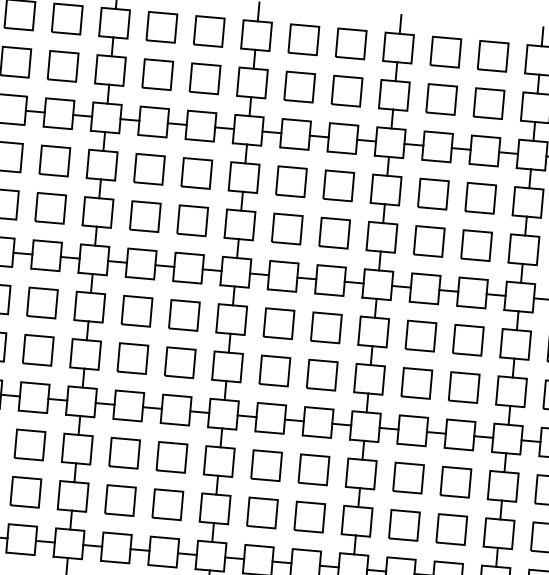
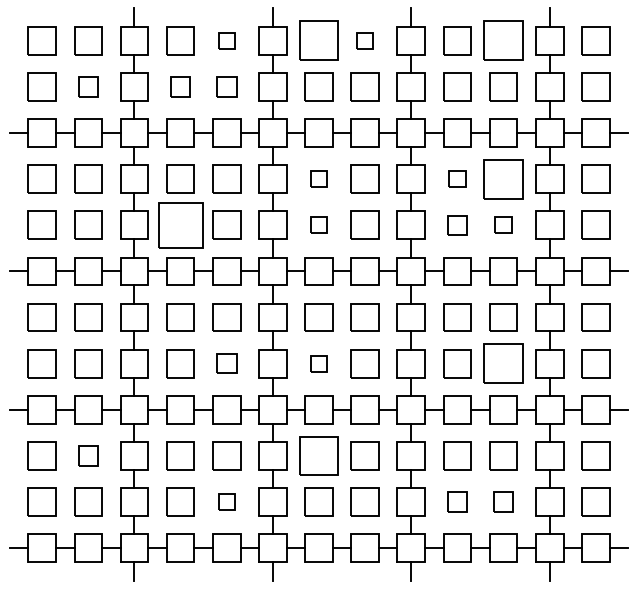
part: (209, 31) -> (226, 40), size x0.6
part: (303, 39) -> (318, 40), size x1.4
part: (350, 43) -> (364, 40), size x0.6
part: (493, 56) -> (503, 40), size x1.4
part: (63, 66) -> (88, 86), size x0.7
part: (157, 74) -> (180, 86), size x0.7
part: (204, 78) -> (226, 86), size x0.7
part: (291, 181) -> (318, 178), size x0.6
part: (433, 193) -> (457, 178), size x0.6
part: (480, 197) -> (503, 178), size x1.4
part: (145, 215) -> (180, 224), size x1.6
part: (286, 228) -> (318, 224), size x0.6
part: (429, 240) -> (457, 224), size x0.7
part: (476, 244) -> (503, 224), size x0.6
part: (180, 362) -> (226, 363), size x0.7
part: (274, 370) -> (318, 363), size x0.6
part: (464, 387) -> (503, 363), size x1.4
part: (30, 444) -> (88, 455), size x0.7
part: (266, 465) -> (318, 455), size x1.4
part: (167, 504) -> (226, 501), size x0.6
part: (404, 524) -> (457, 501), size x0.7
part: (451, 528) -> (503, 501), size x0.7

